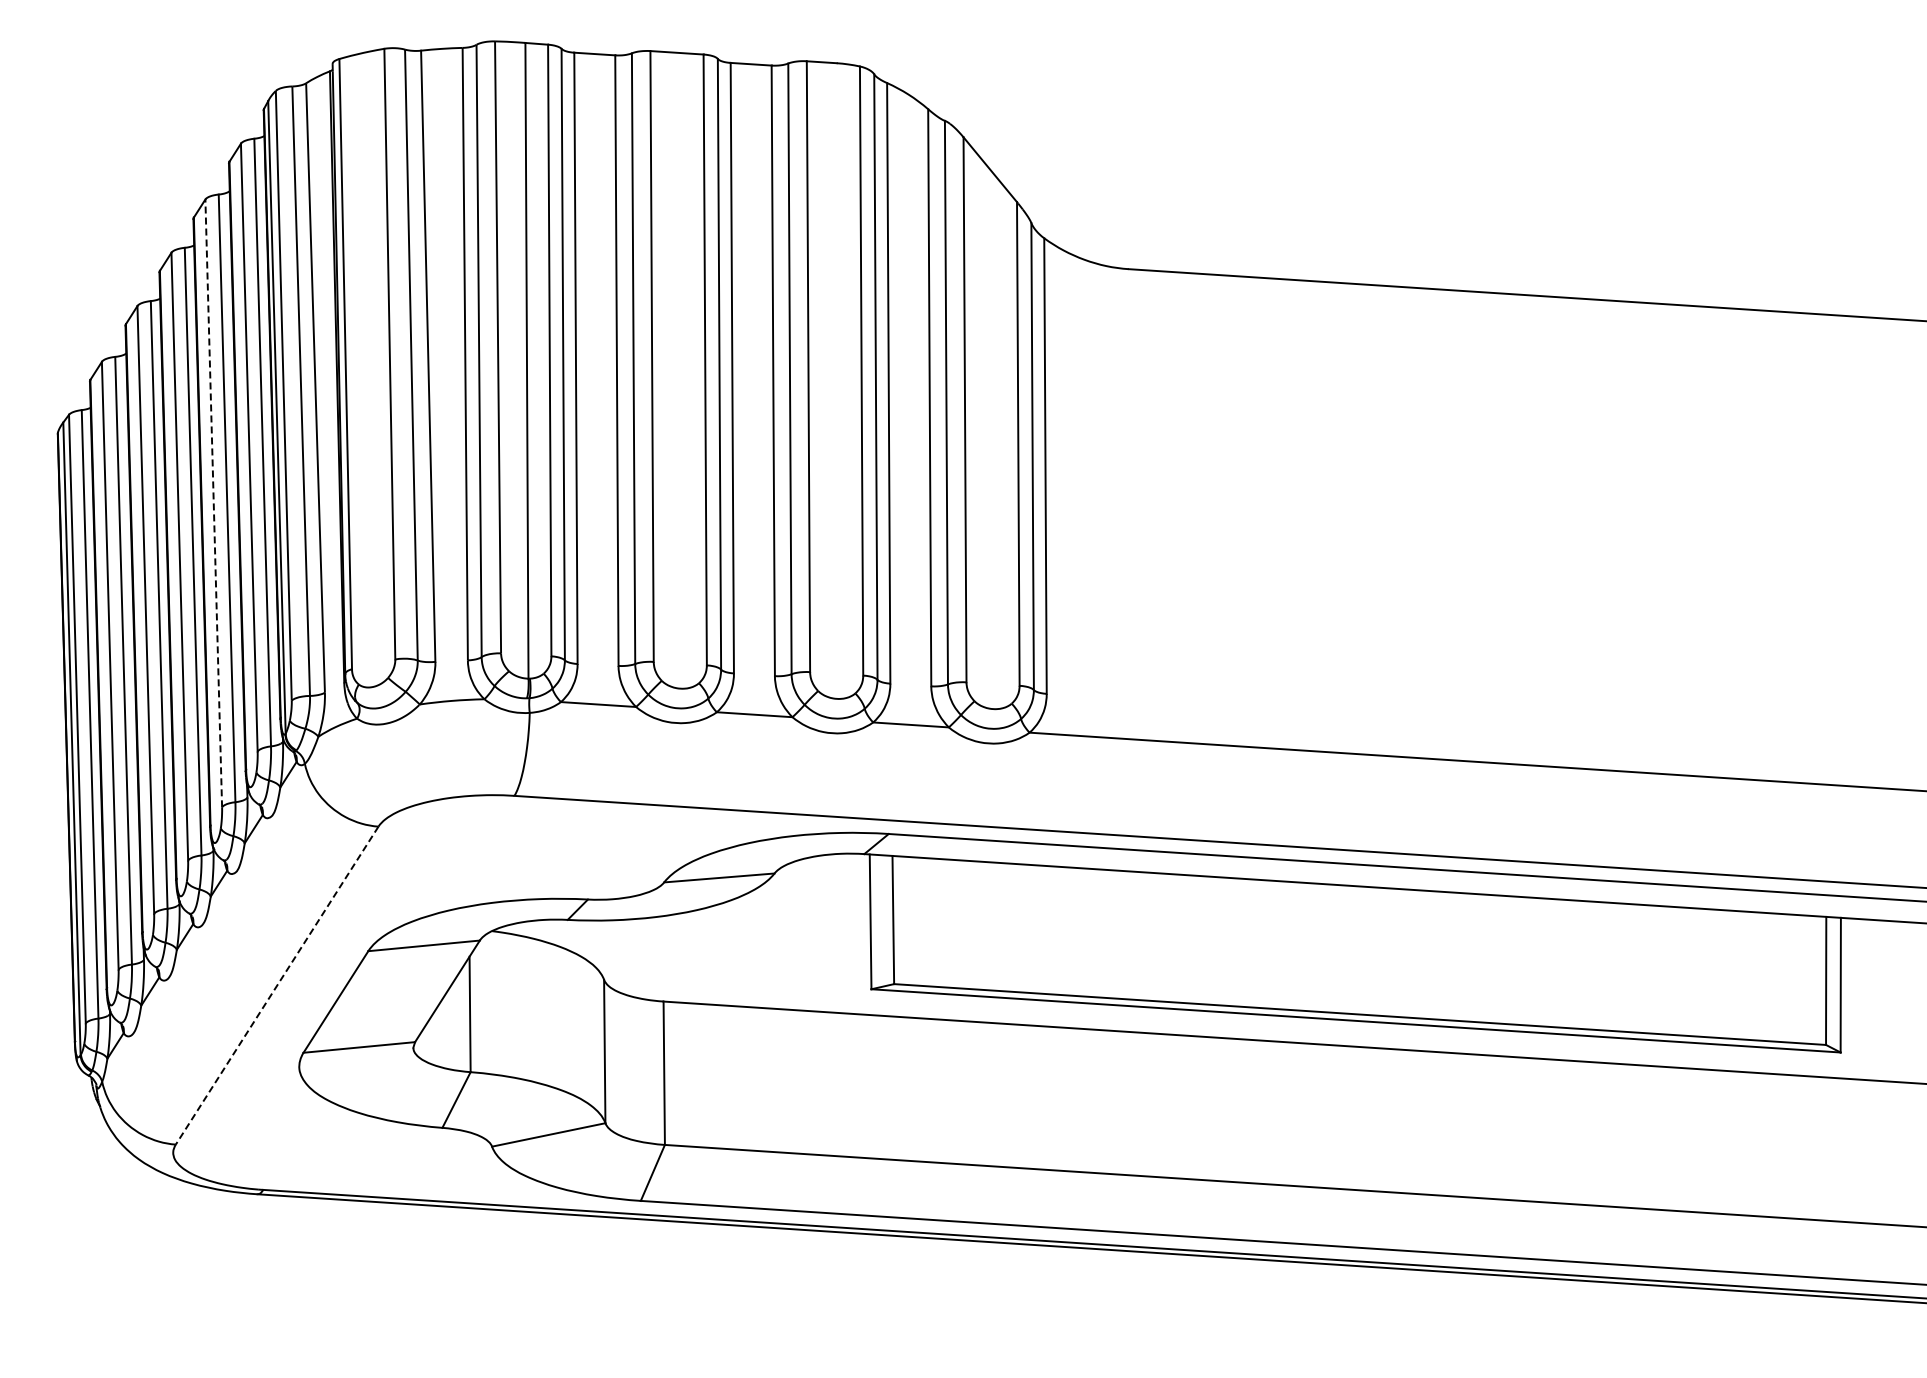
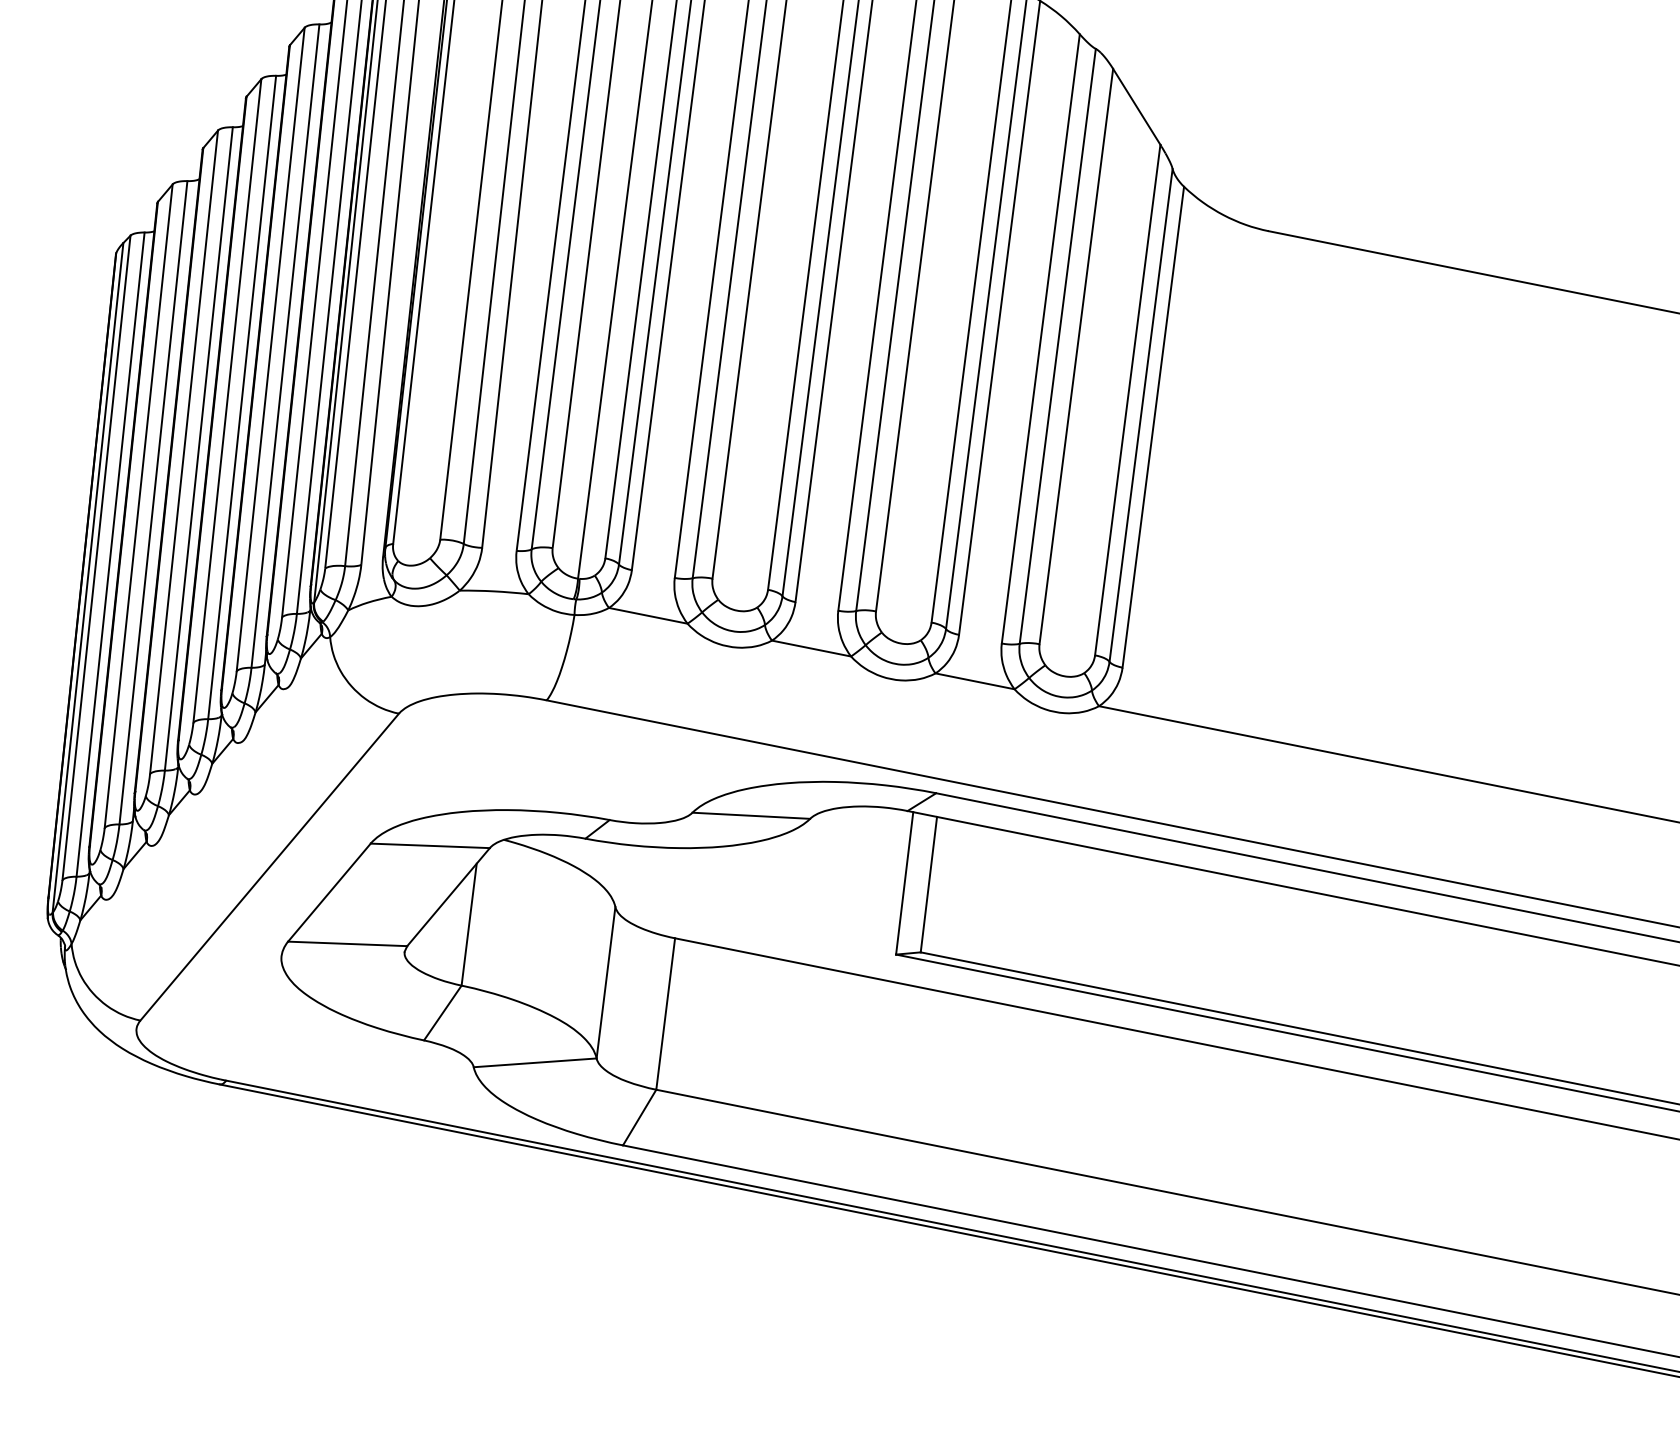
line: (213, 502) -> (270, 348), dashed -> solid
line: (277, 985) -> (270, 867), dashed -> solid

